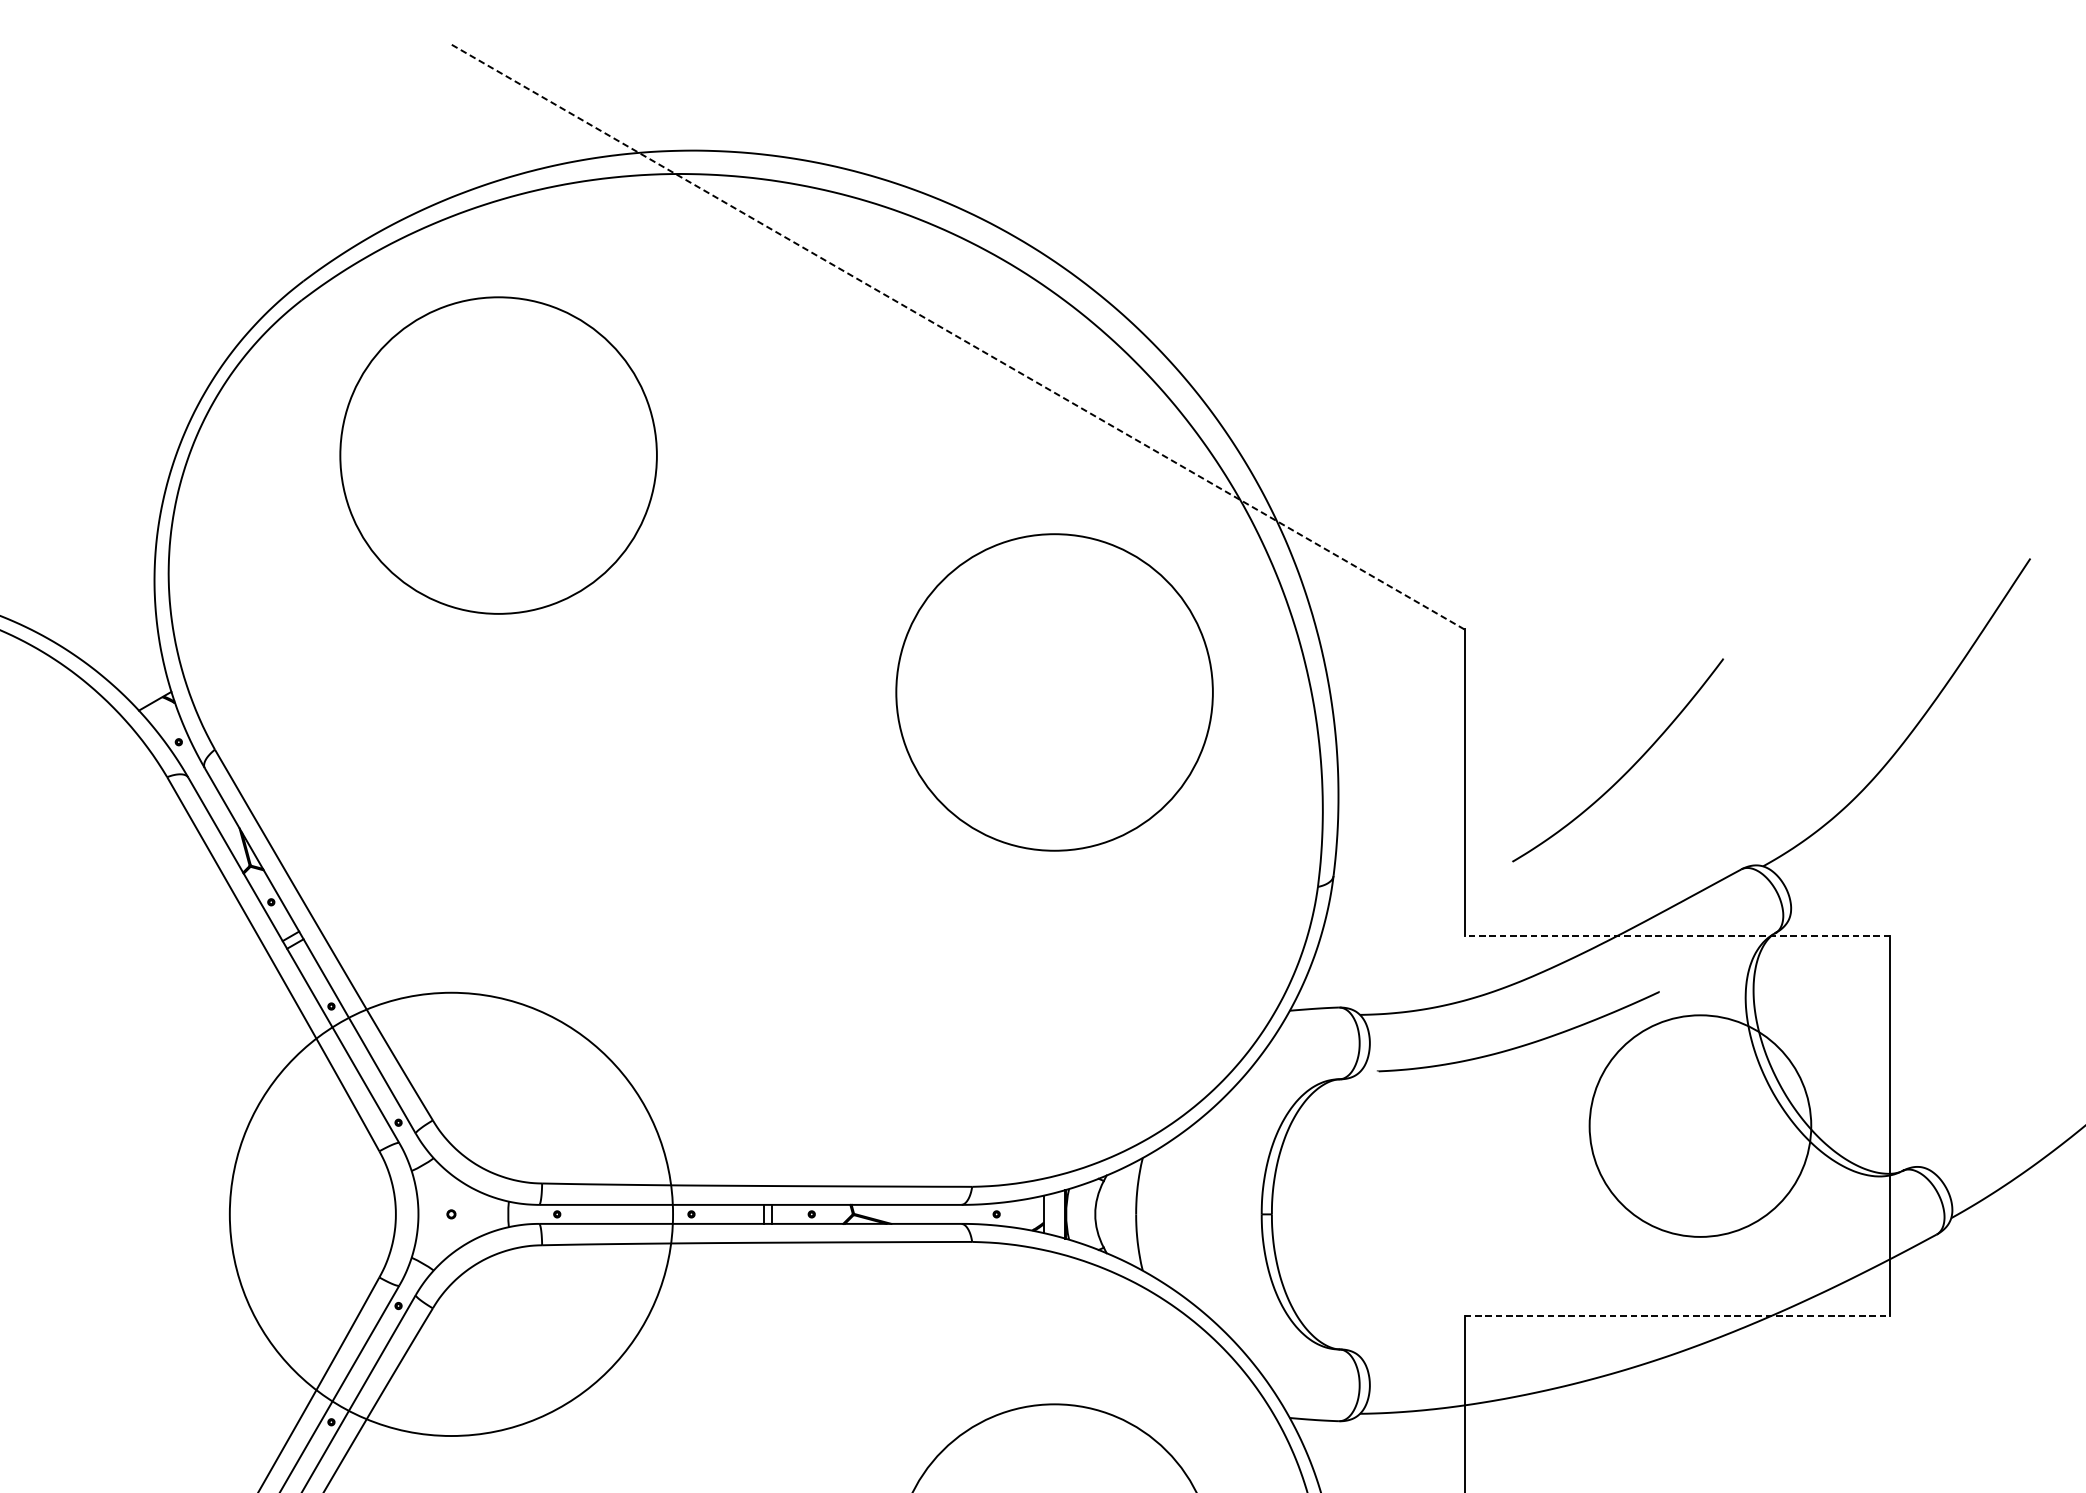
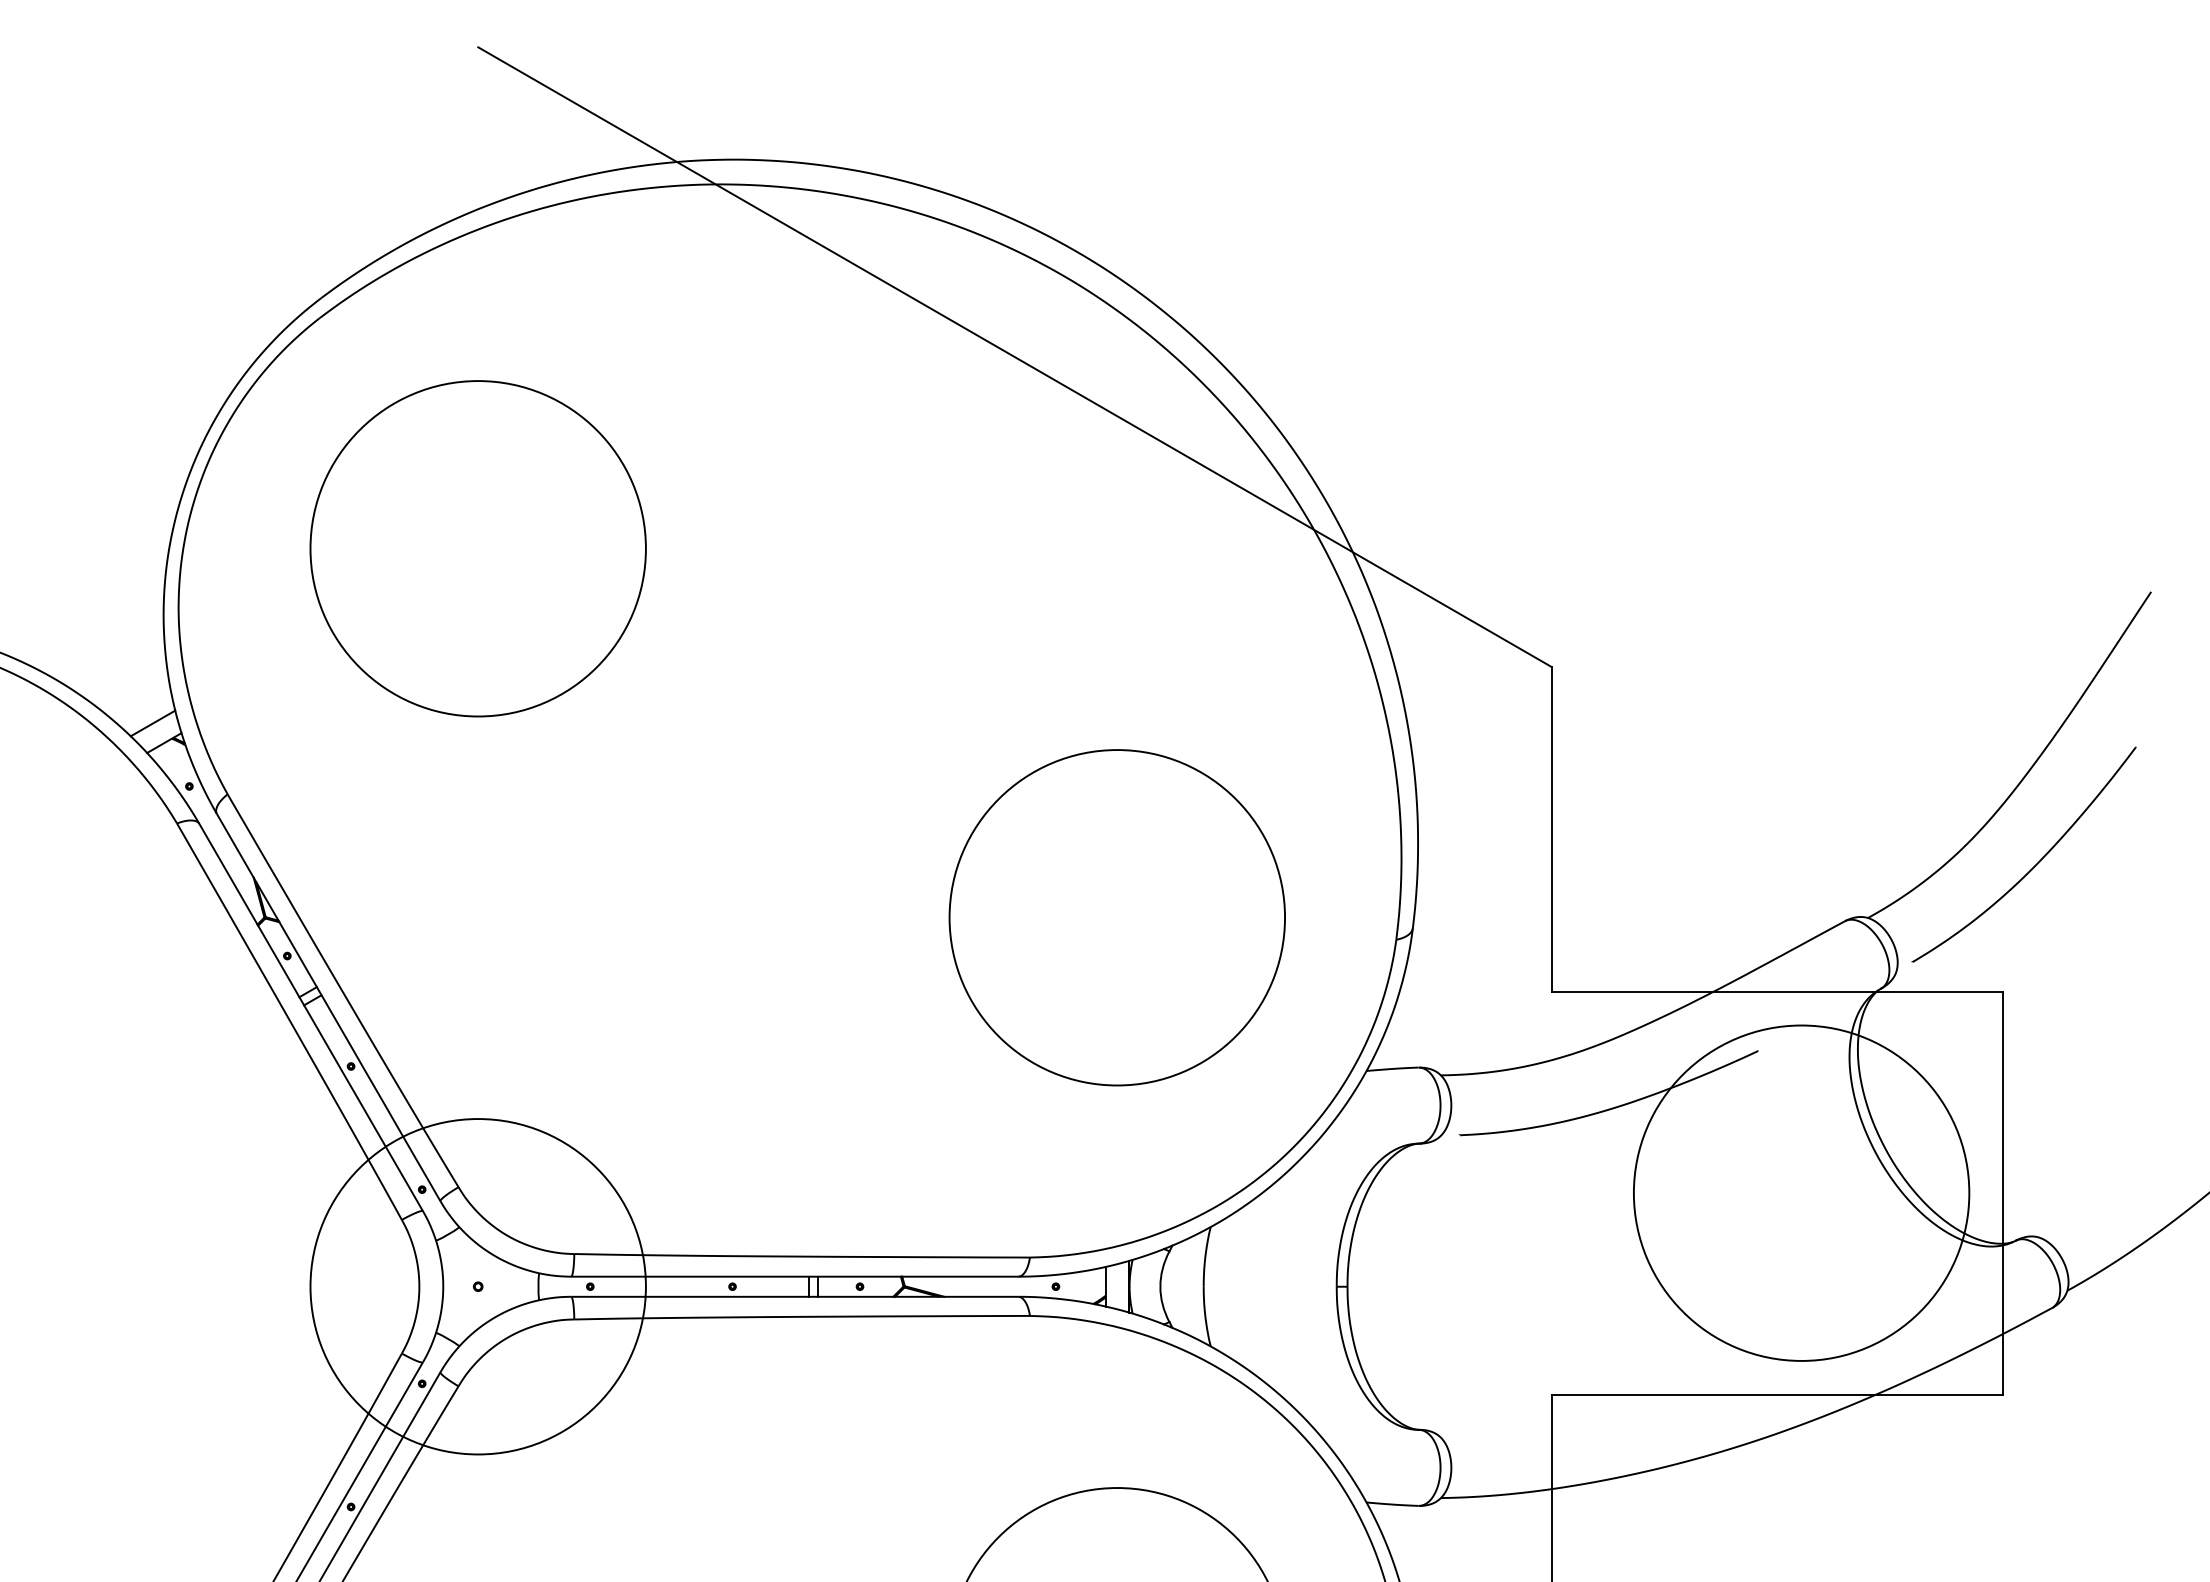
line: (957, 337) -> (1014, 357), dashed -> solid
circle: (497, 455) -> (477, 548), moved
line: (144, 682) -> (152, 723), added
circle: (1053, 692) -> (1116, 917), moved
curve: (1627, 770) -> (2034, 865), moved
line: (1677, 935) -> (1777, 991), dashed -> solid
circle: (1700, 1125) -> (1801, 1192), size x1.43
circle: (450, 1214) -> (477, 1286), size x0.71
line: (1677, 1316) -> (1777, 1394), dashed -> solid

